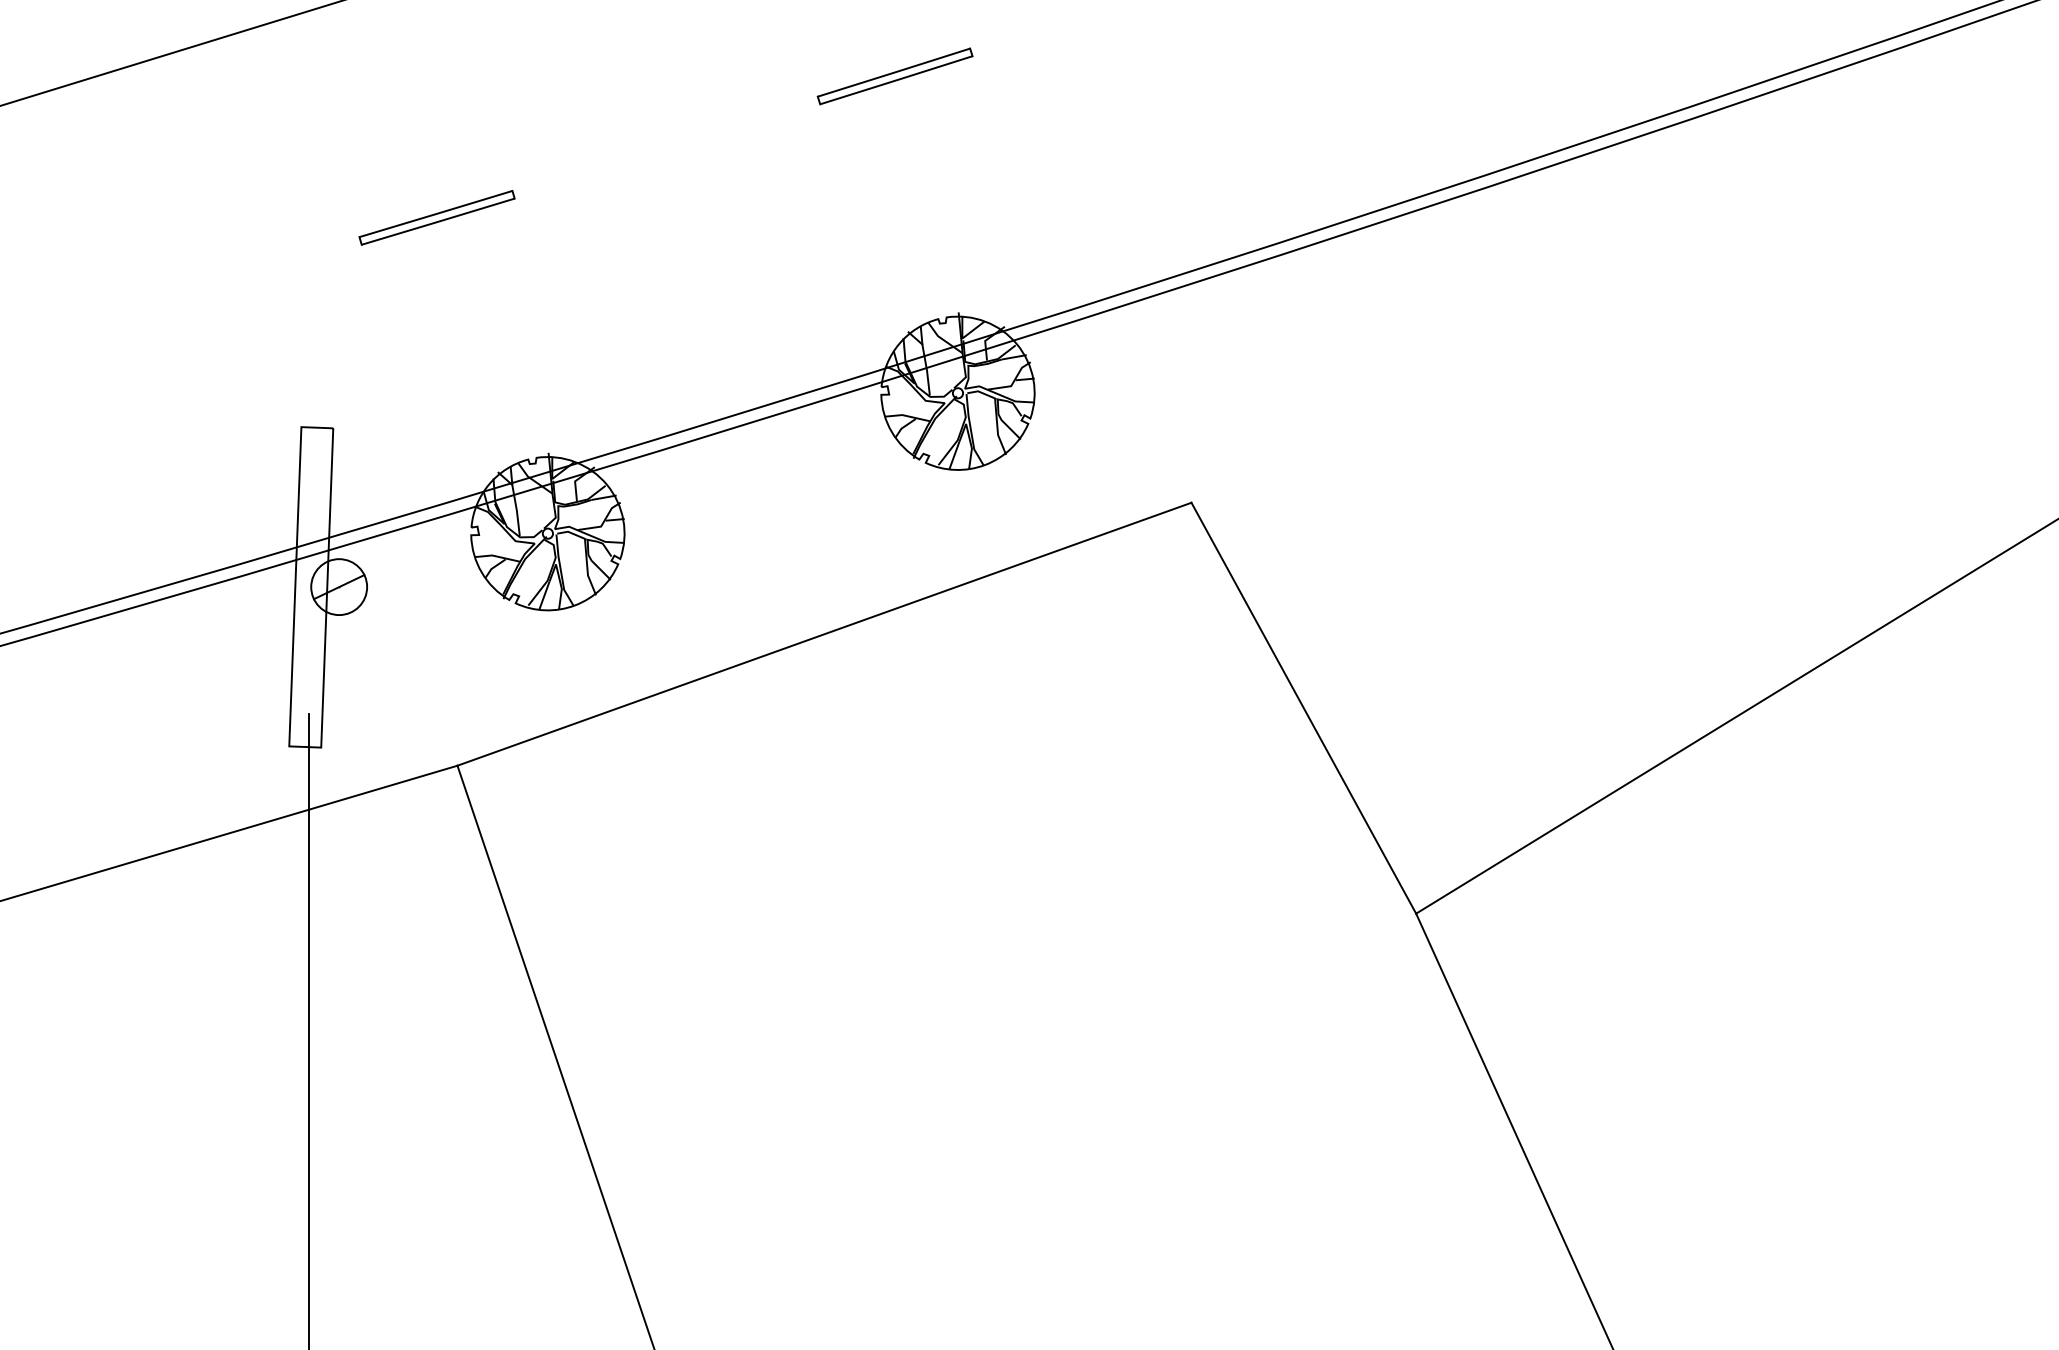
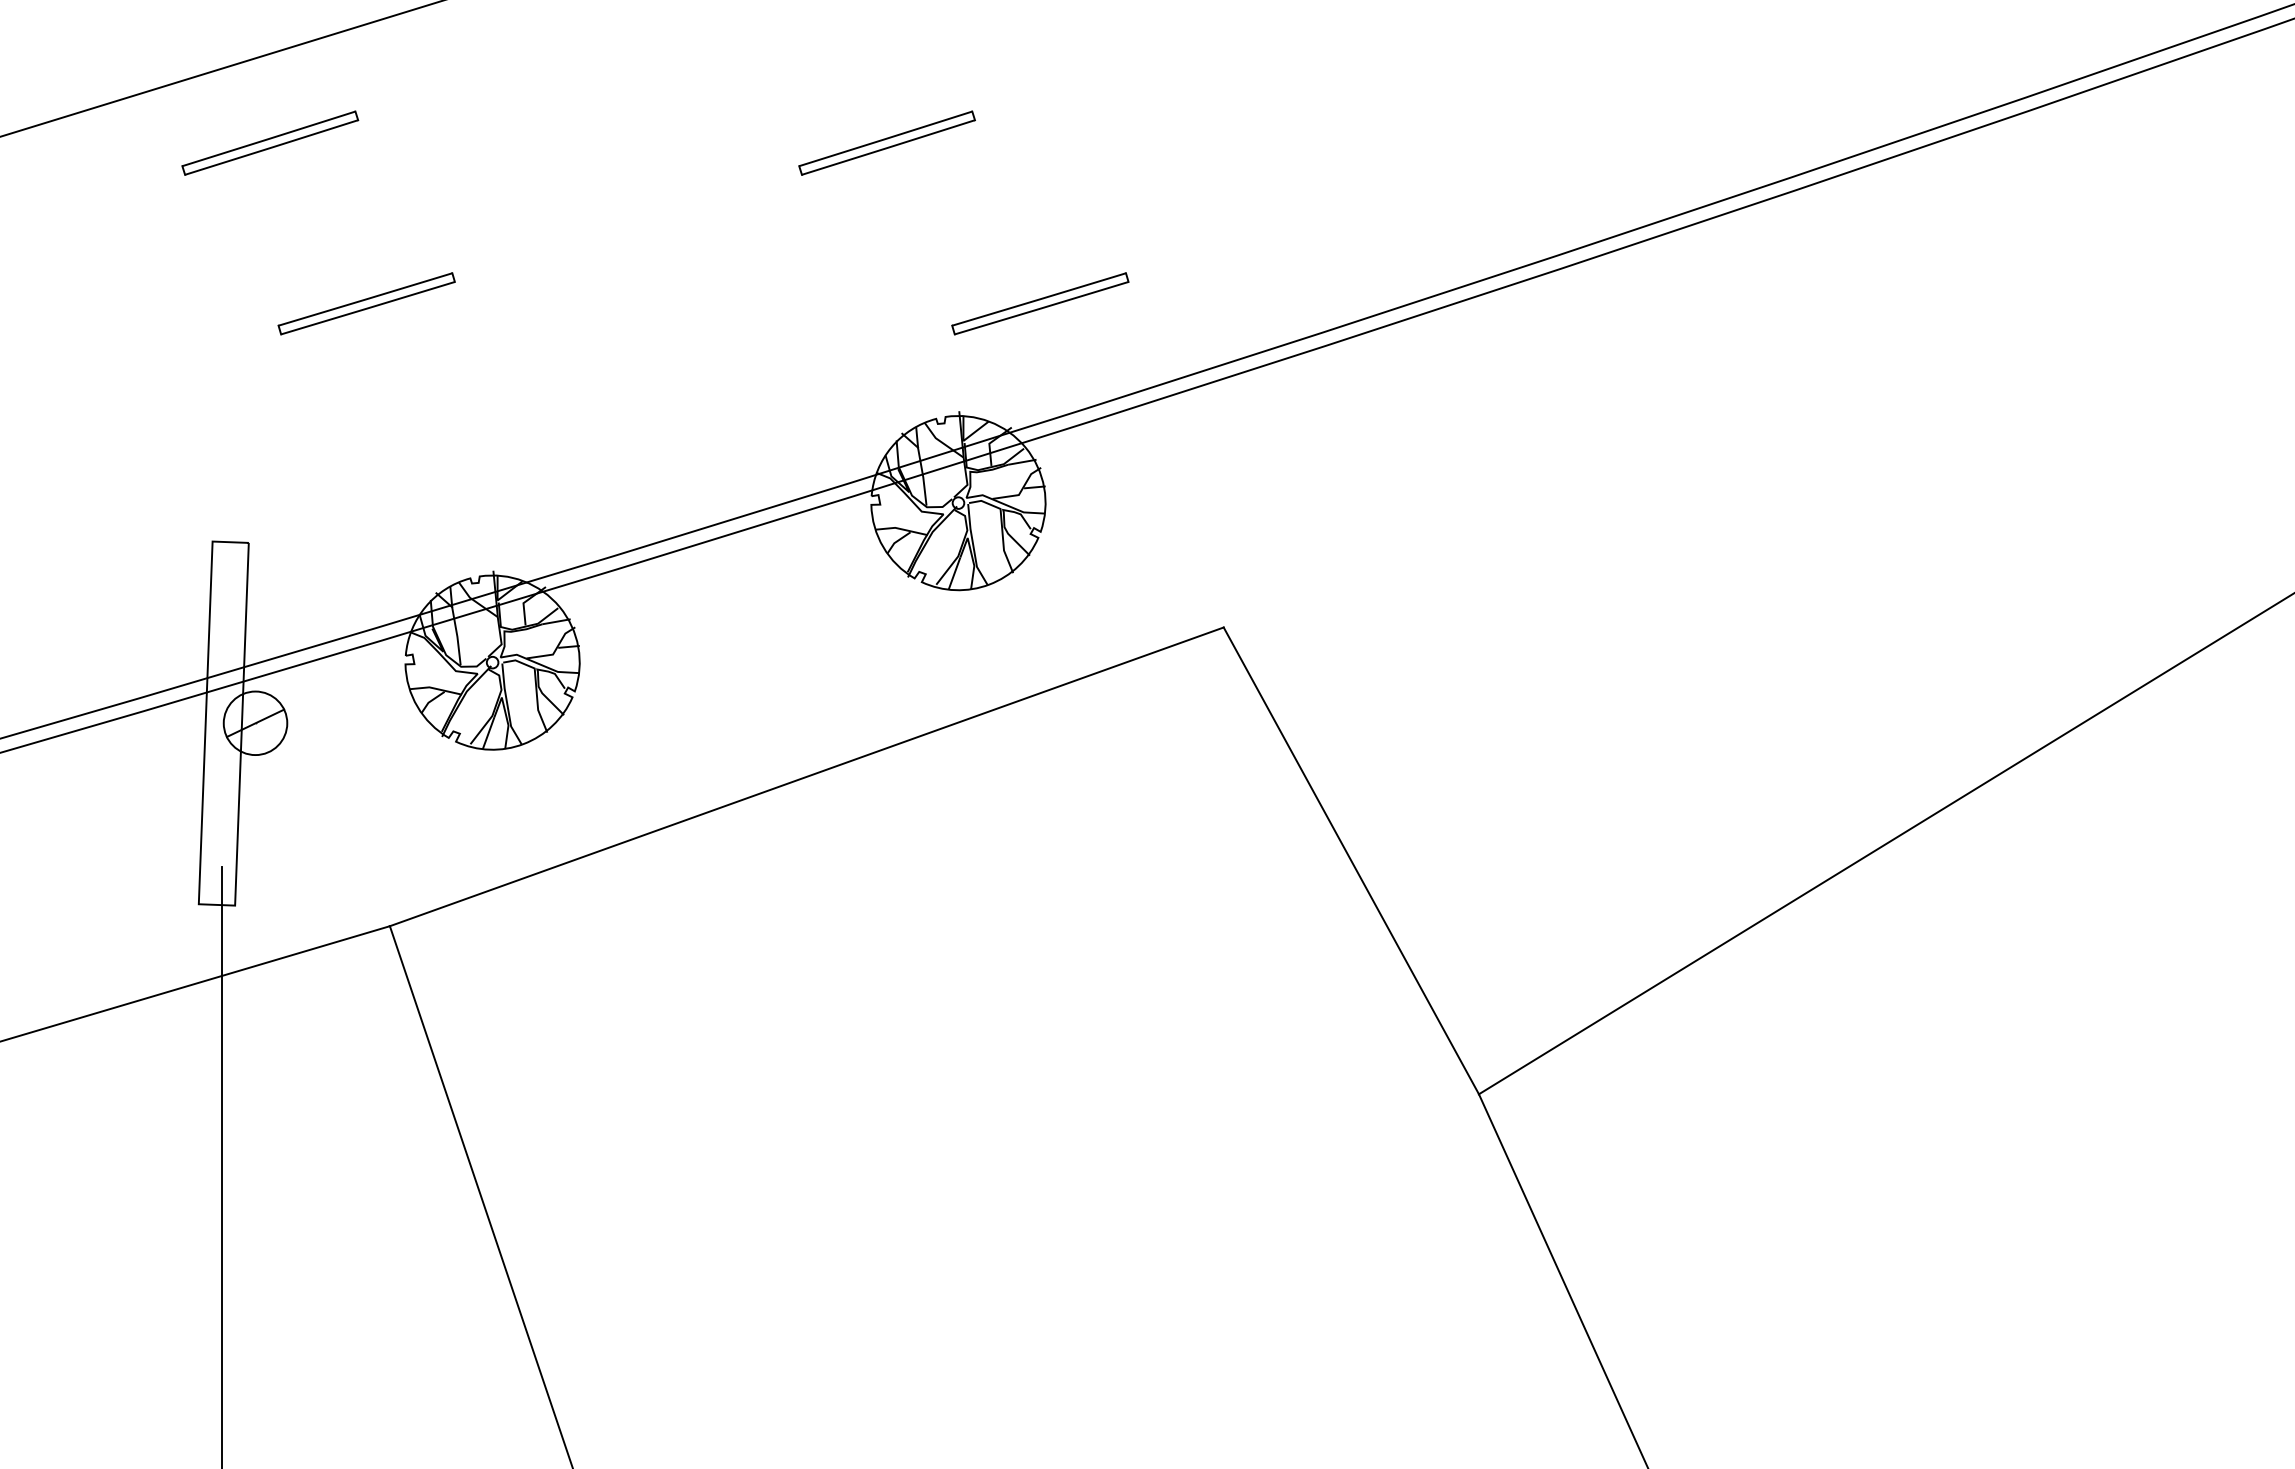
part: (351, 76) -> (269, 143), added
part: (1029, 217) -> (1039, 303), added

